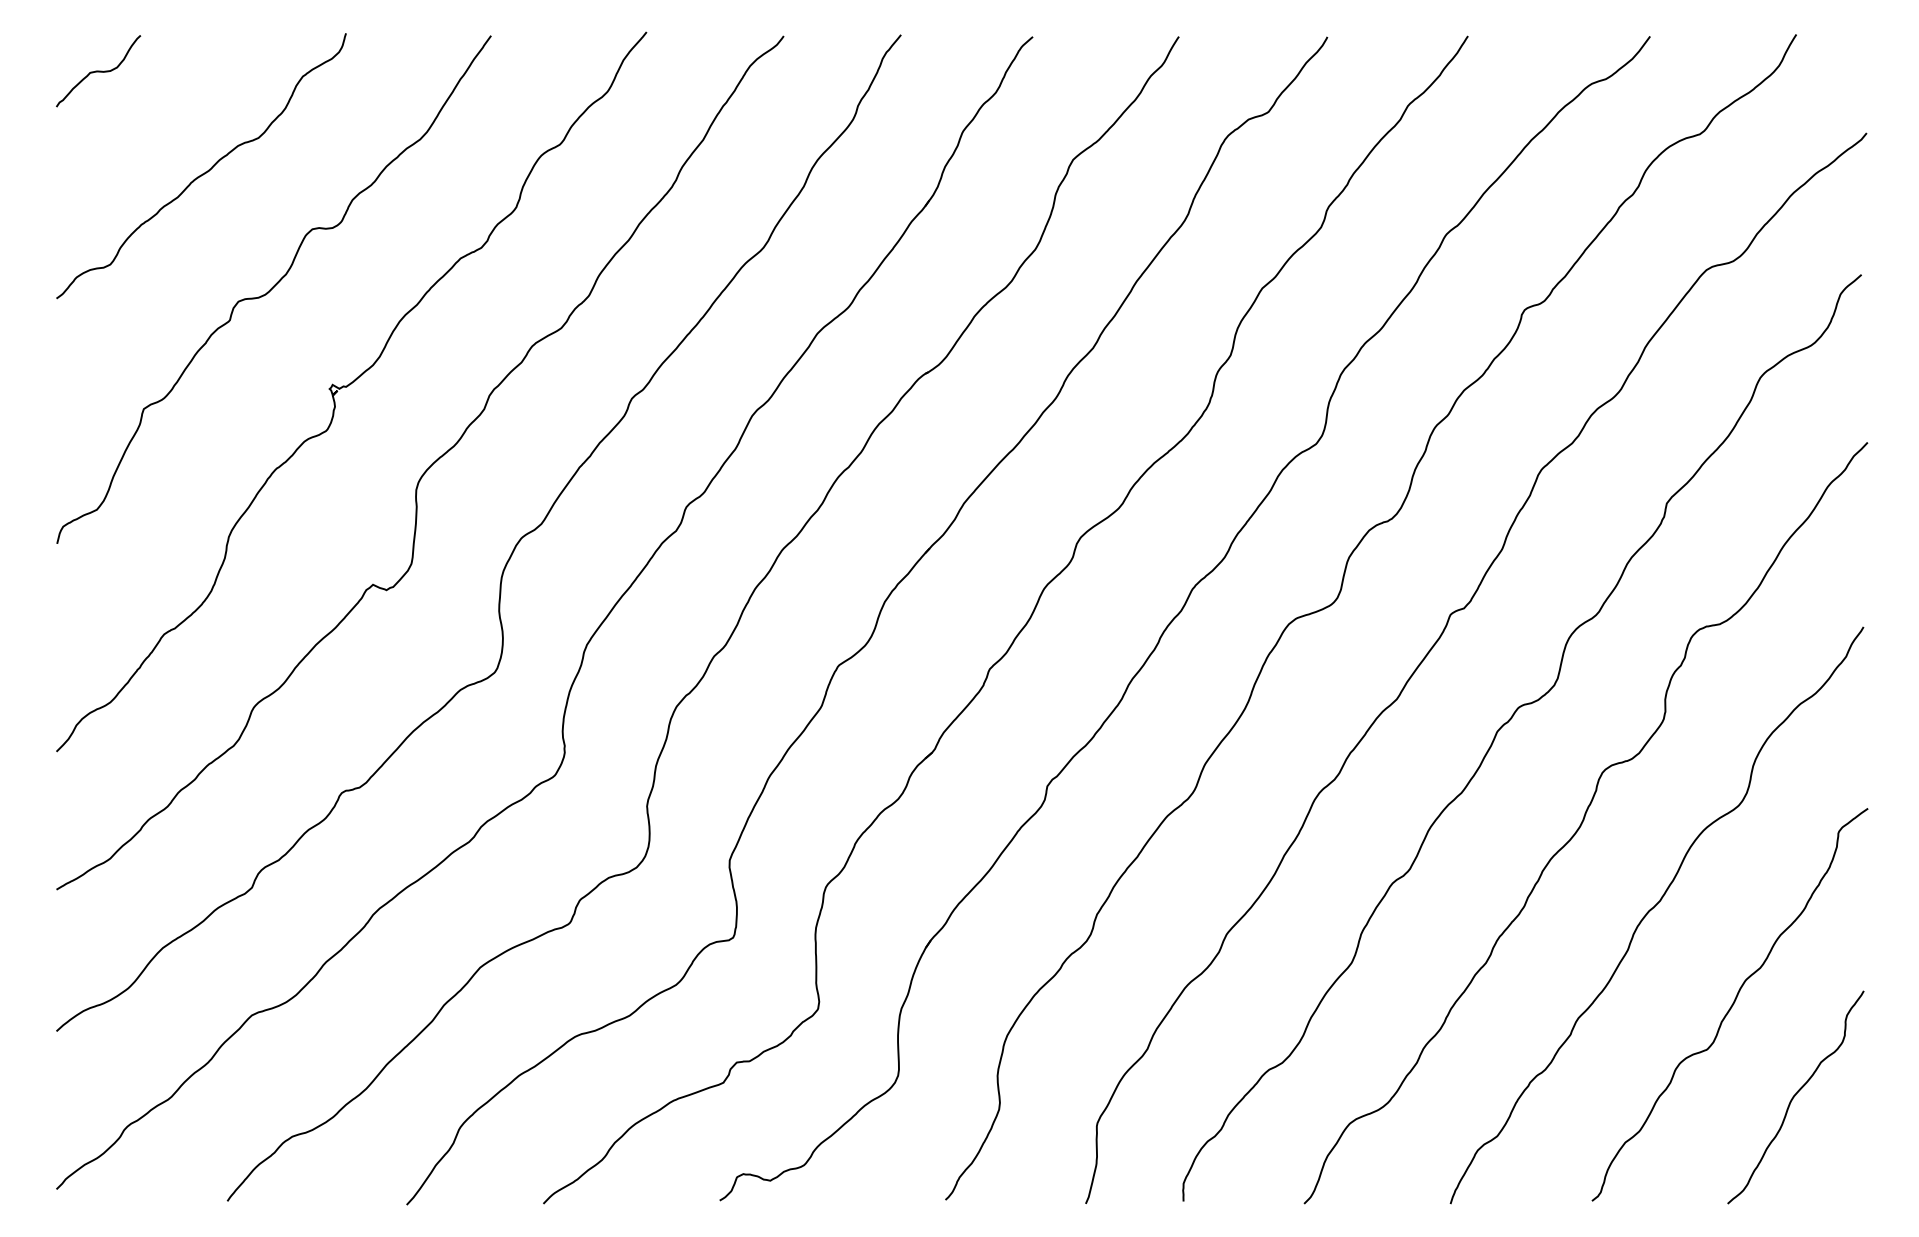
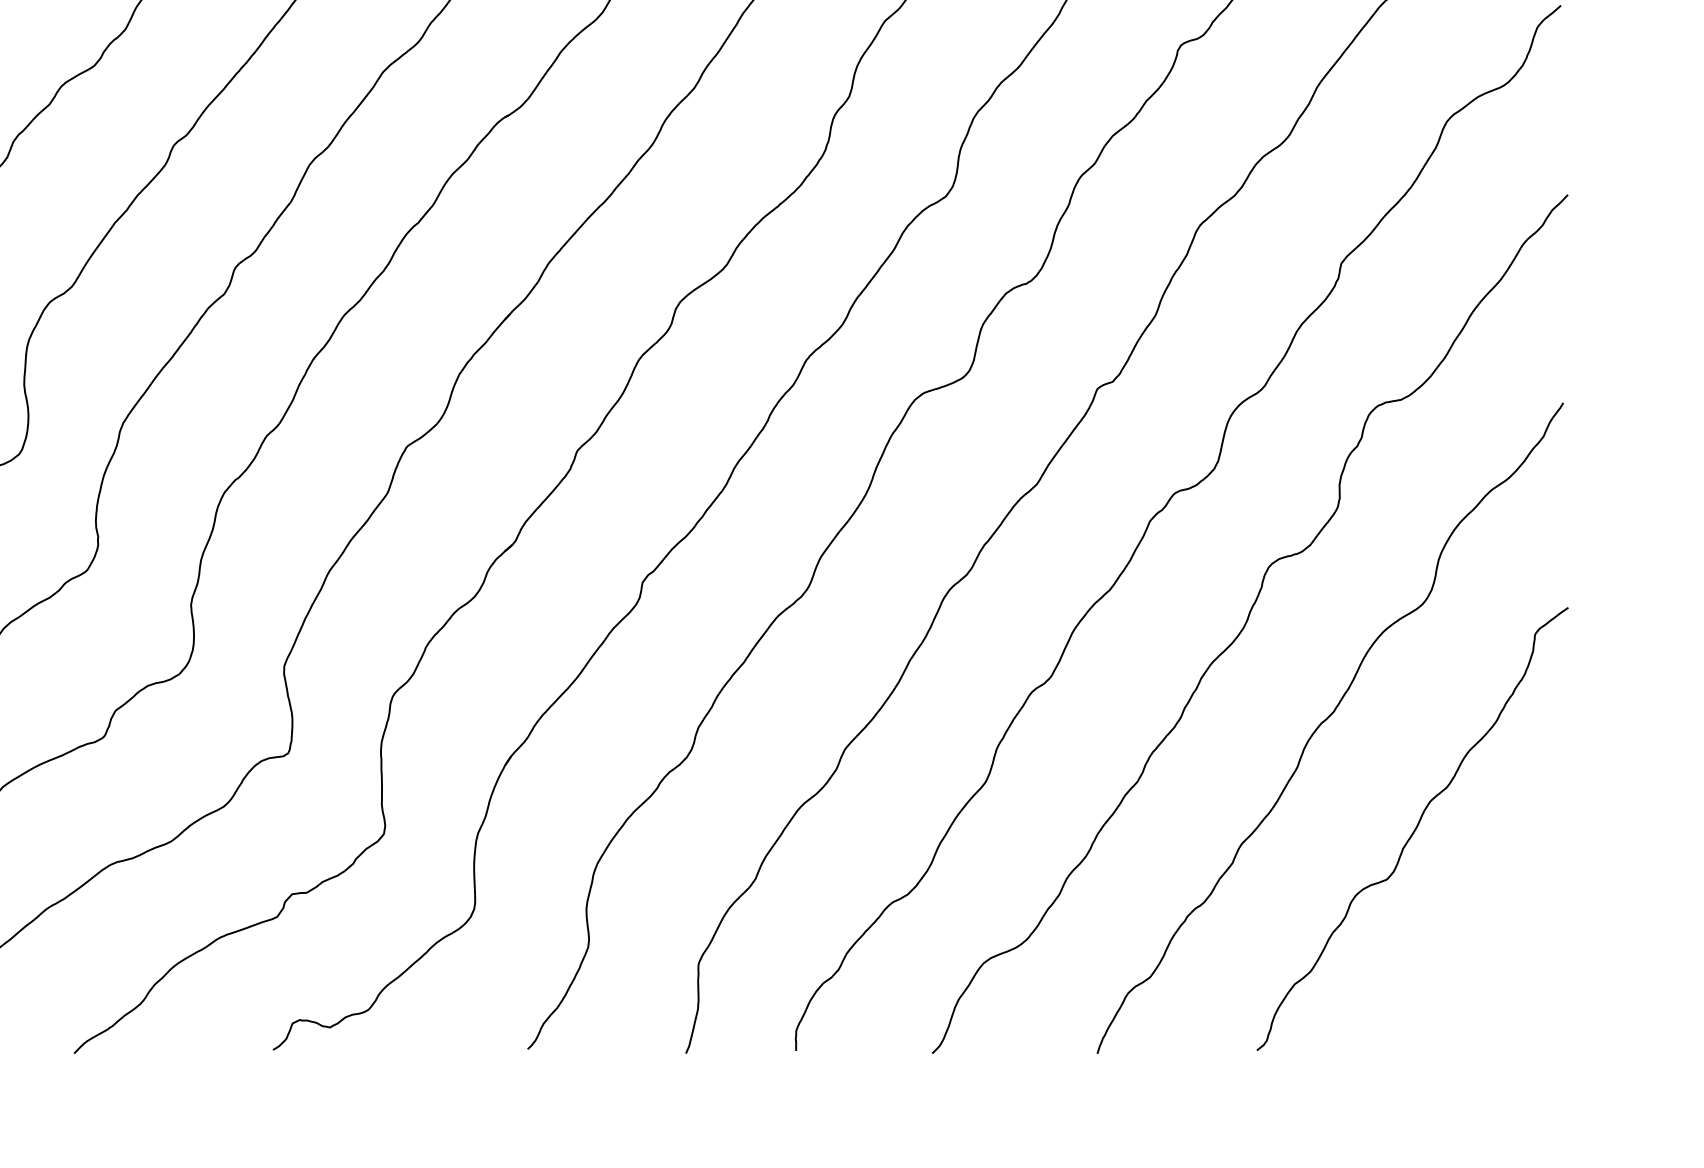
curve: (1795, 1096) -> (1486, 932), removed

